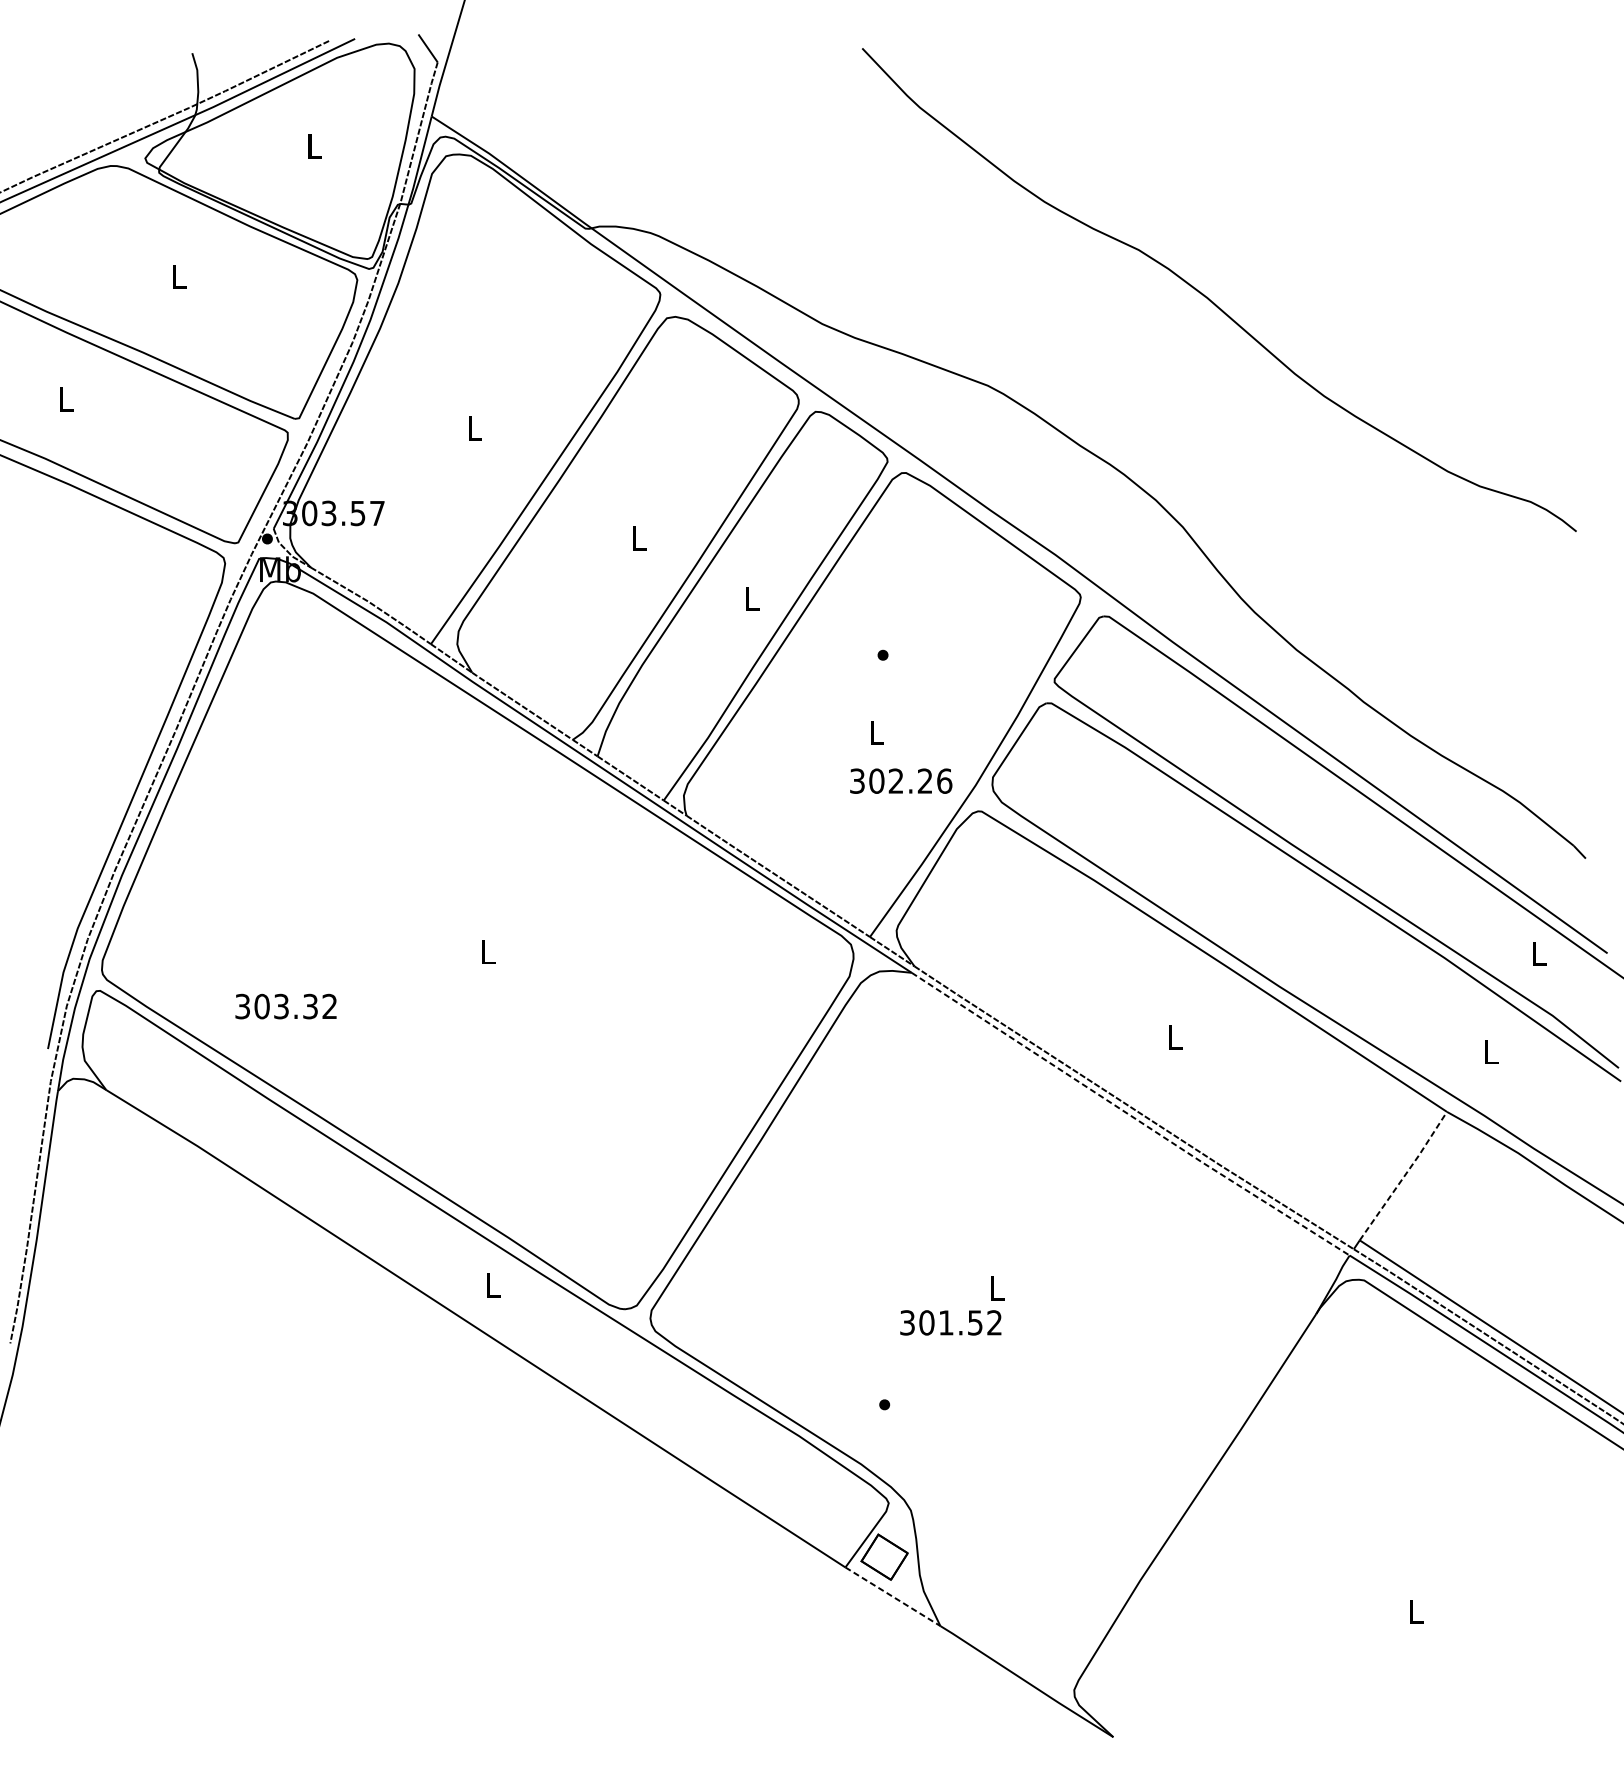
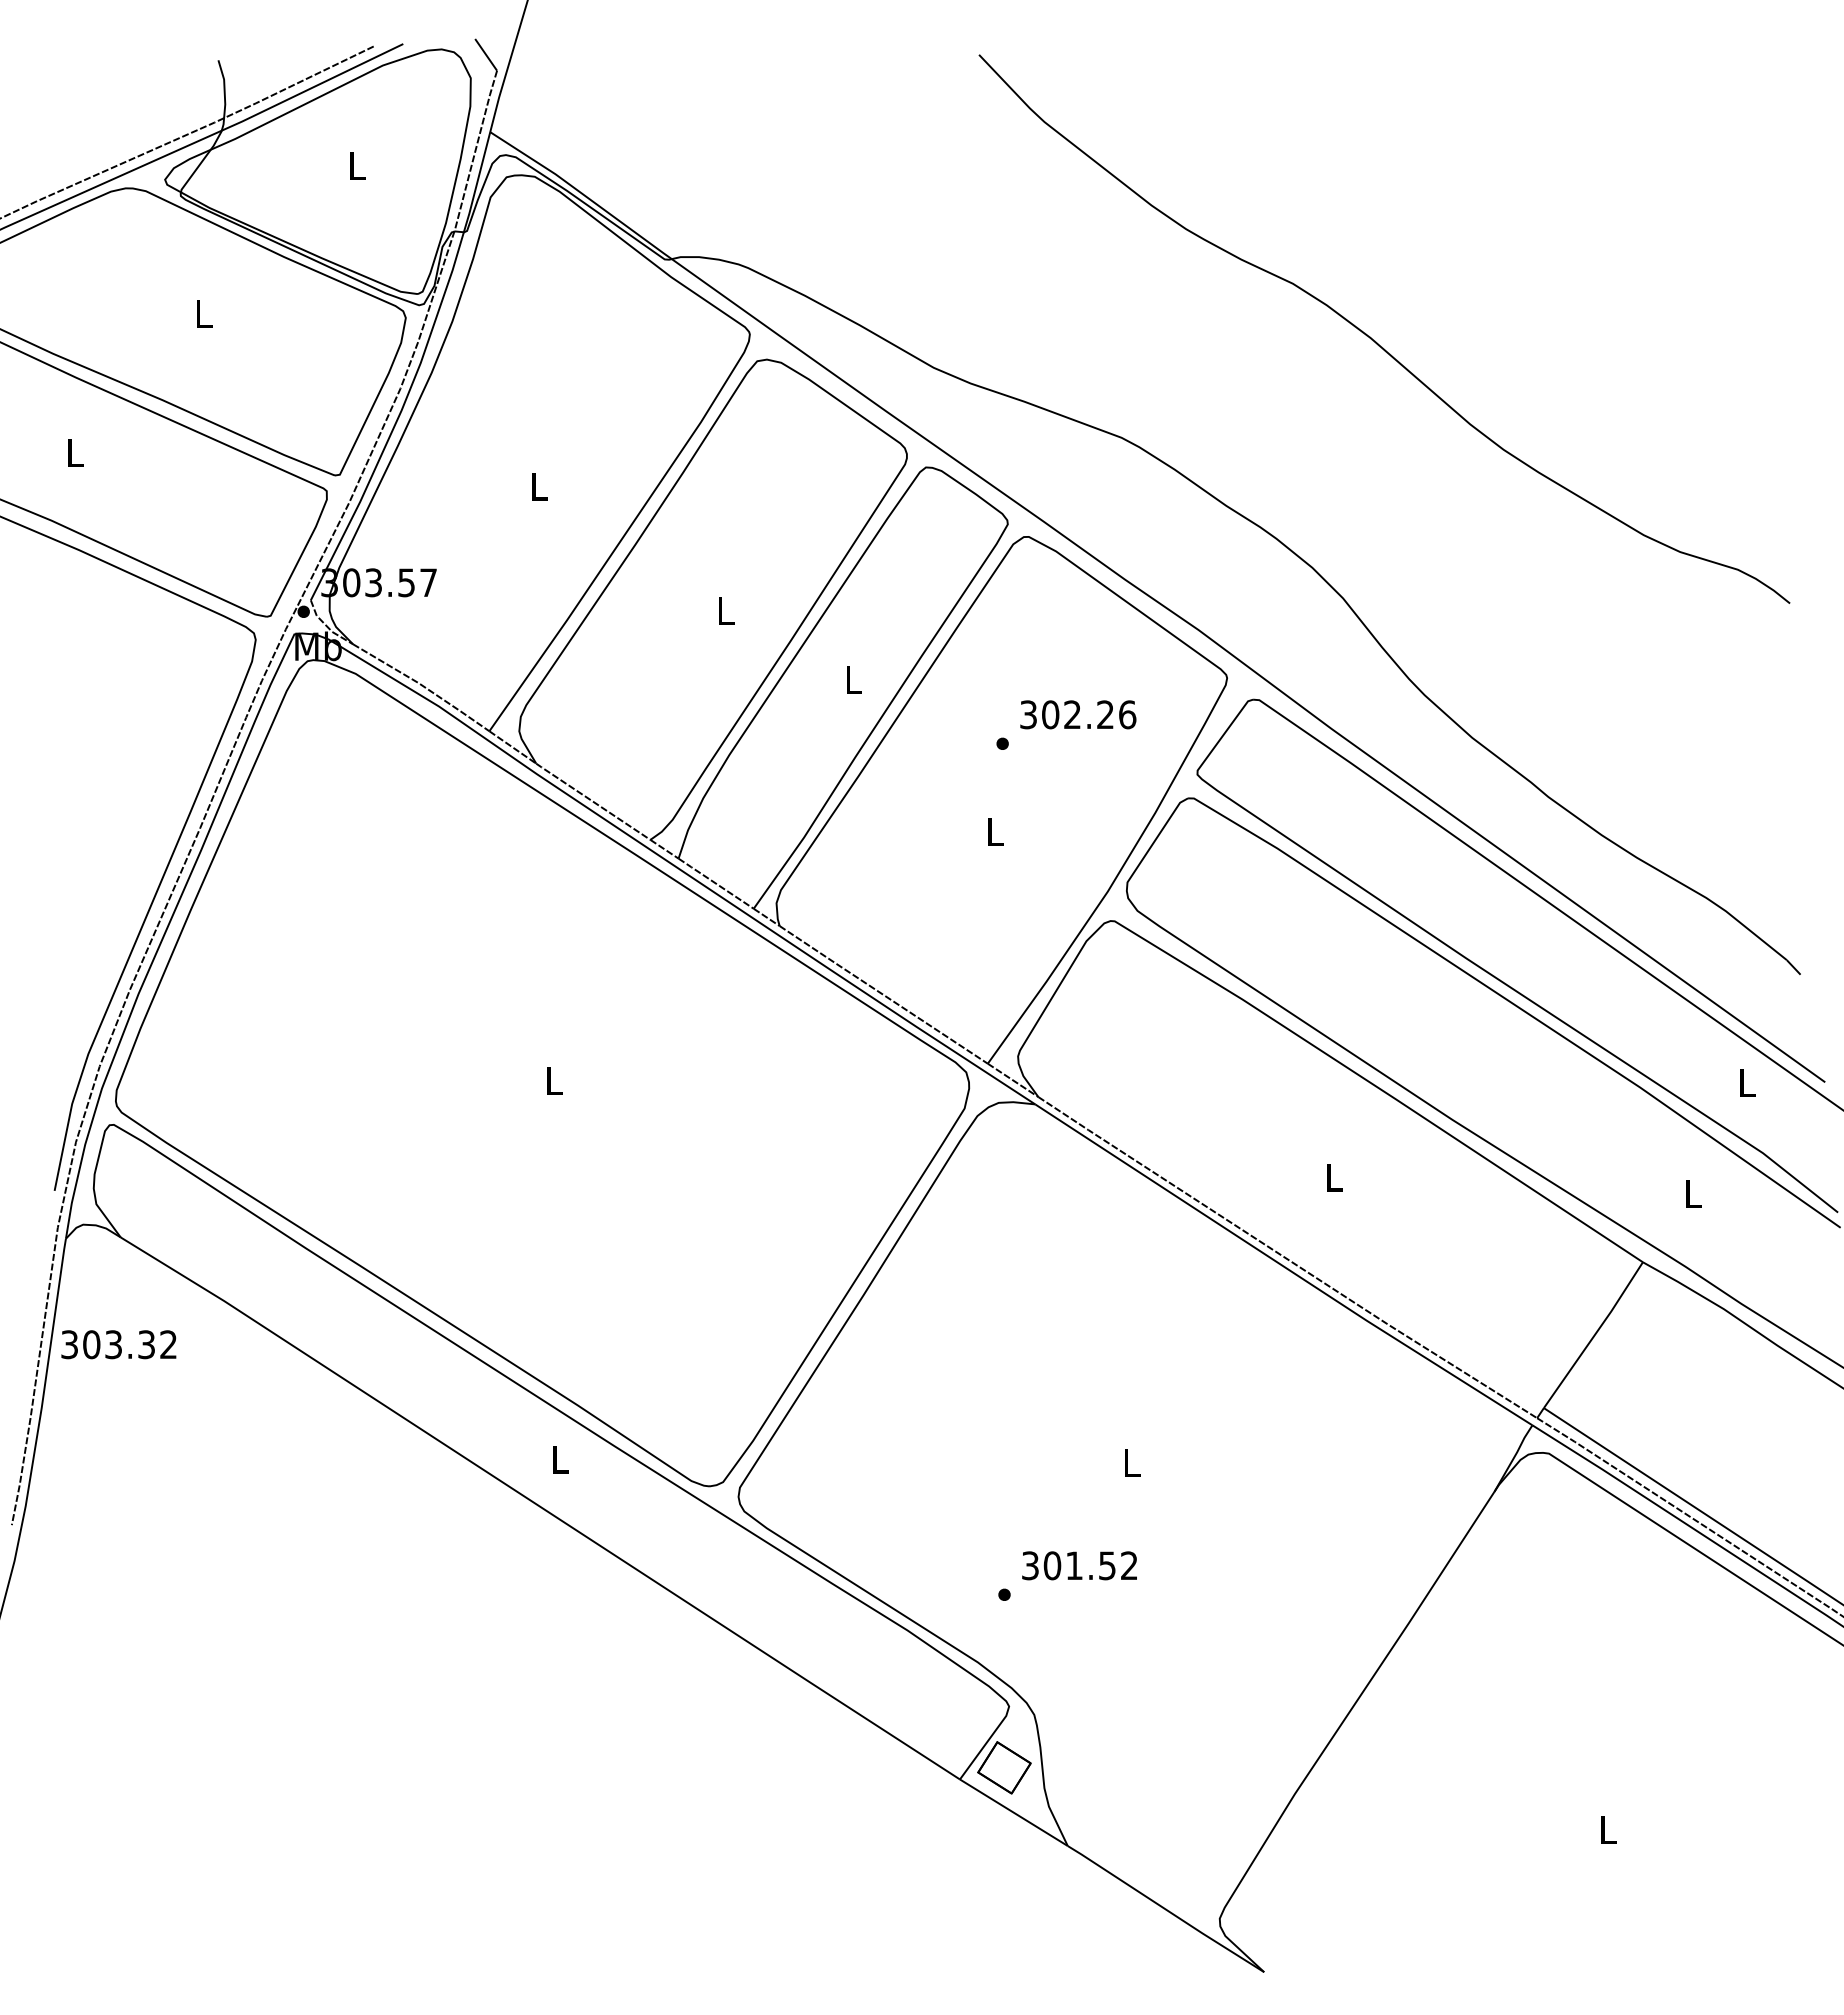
text: (901, 780) -> (1078, 714), moved
text: (285, 1006) -> (118, 1344), moved
line: (1130, 1115) -> (1283, 1266), dashed -> solid
line: (1404, 1176) -> (1594, 1335), dashed -> solid
text: (950, 1322) -> (1079, 1565), moved
line: (893, 1597) -> (1014, 1813), dashed -> solid

